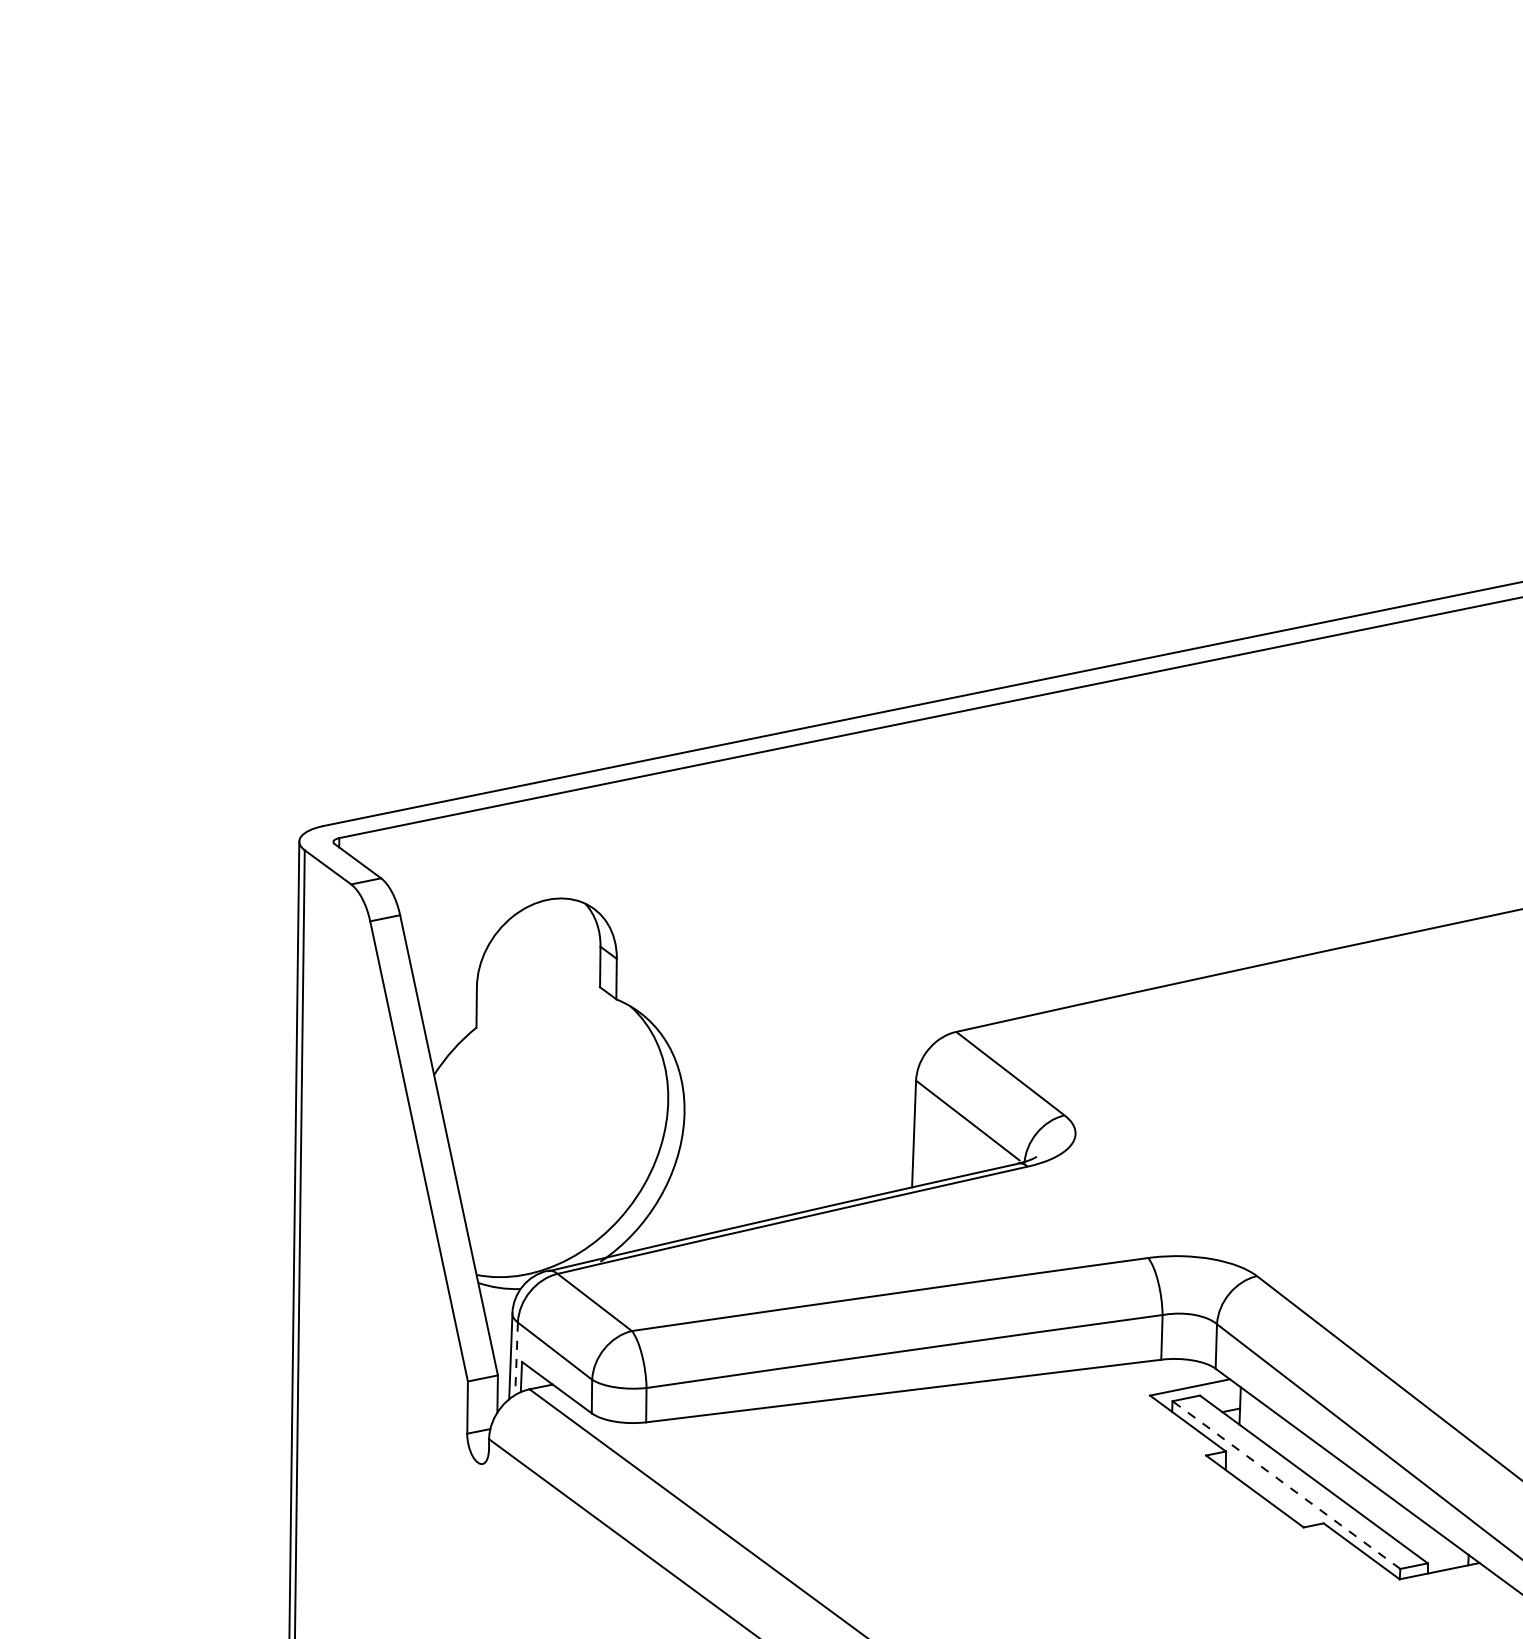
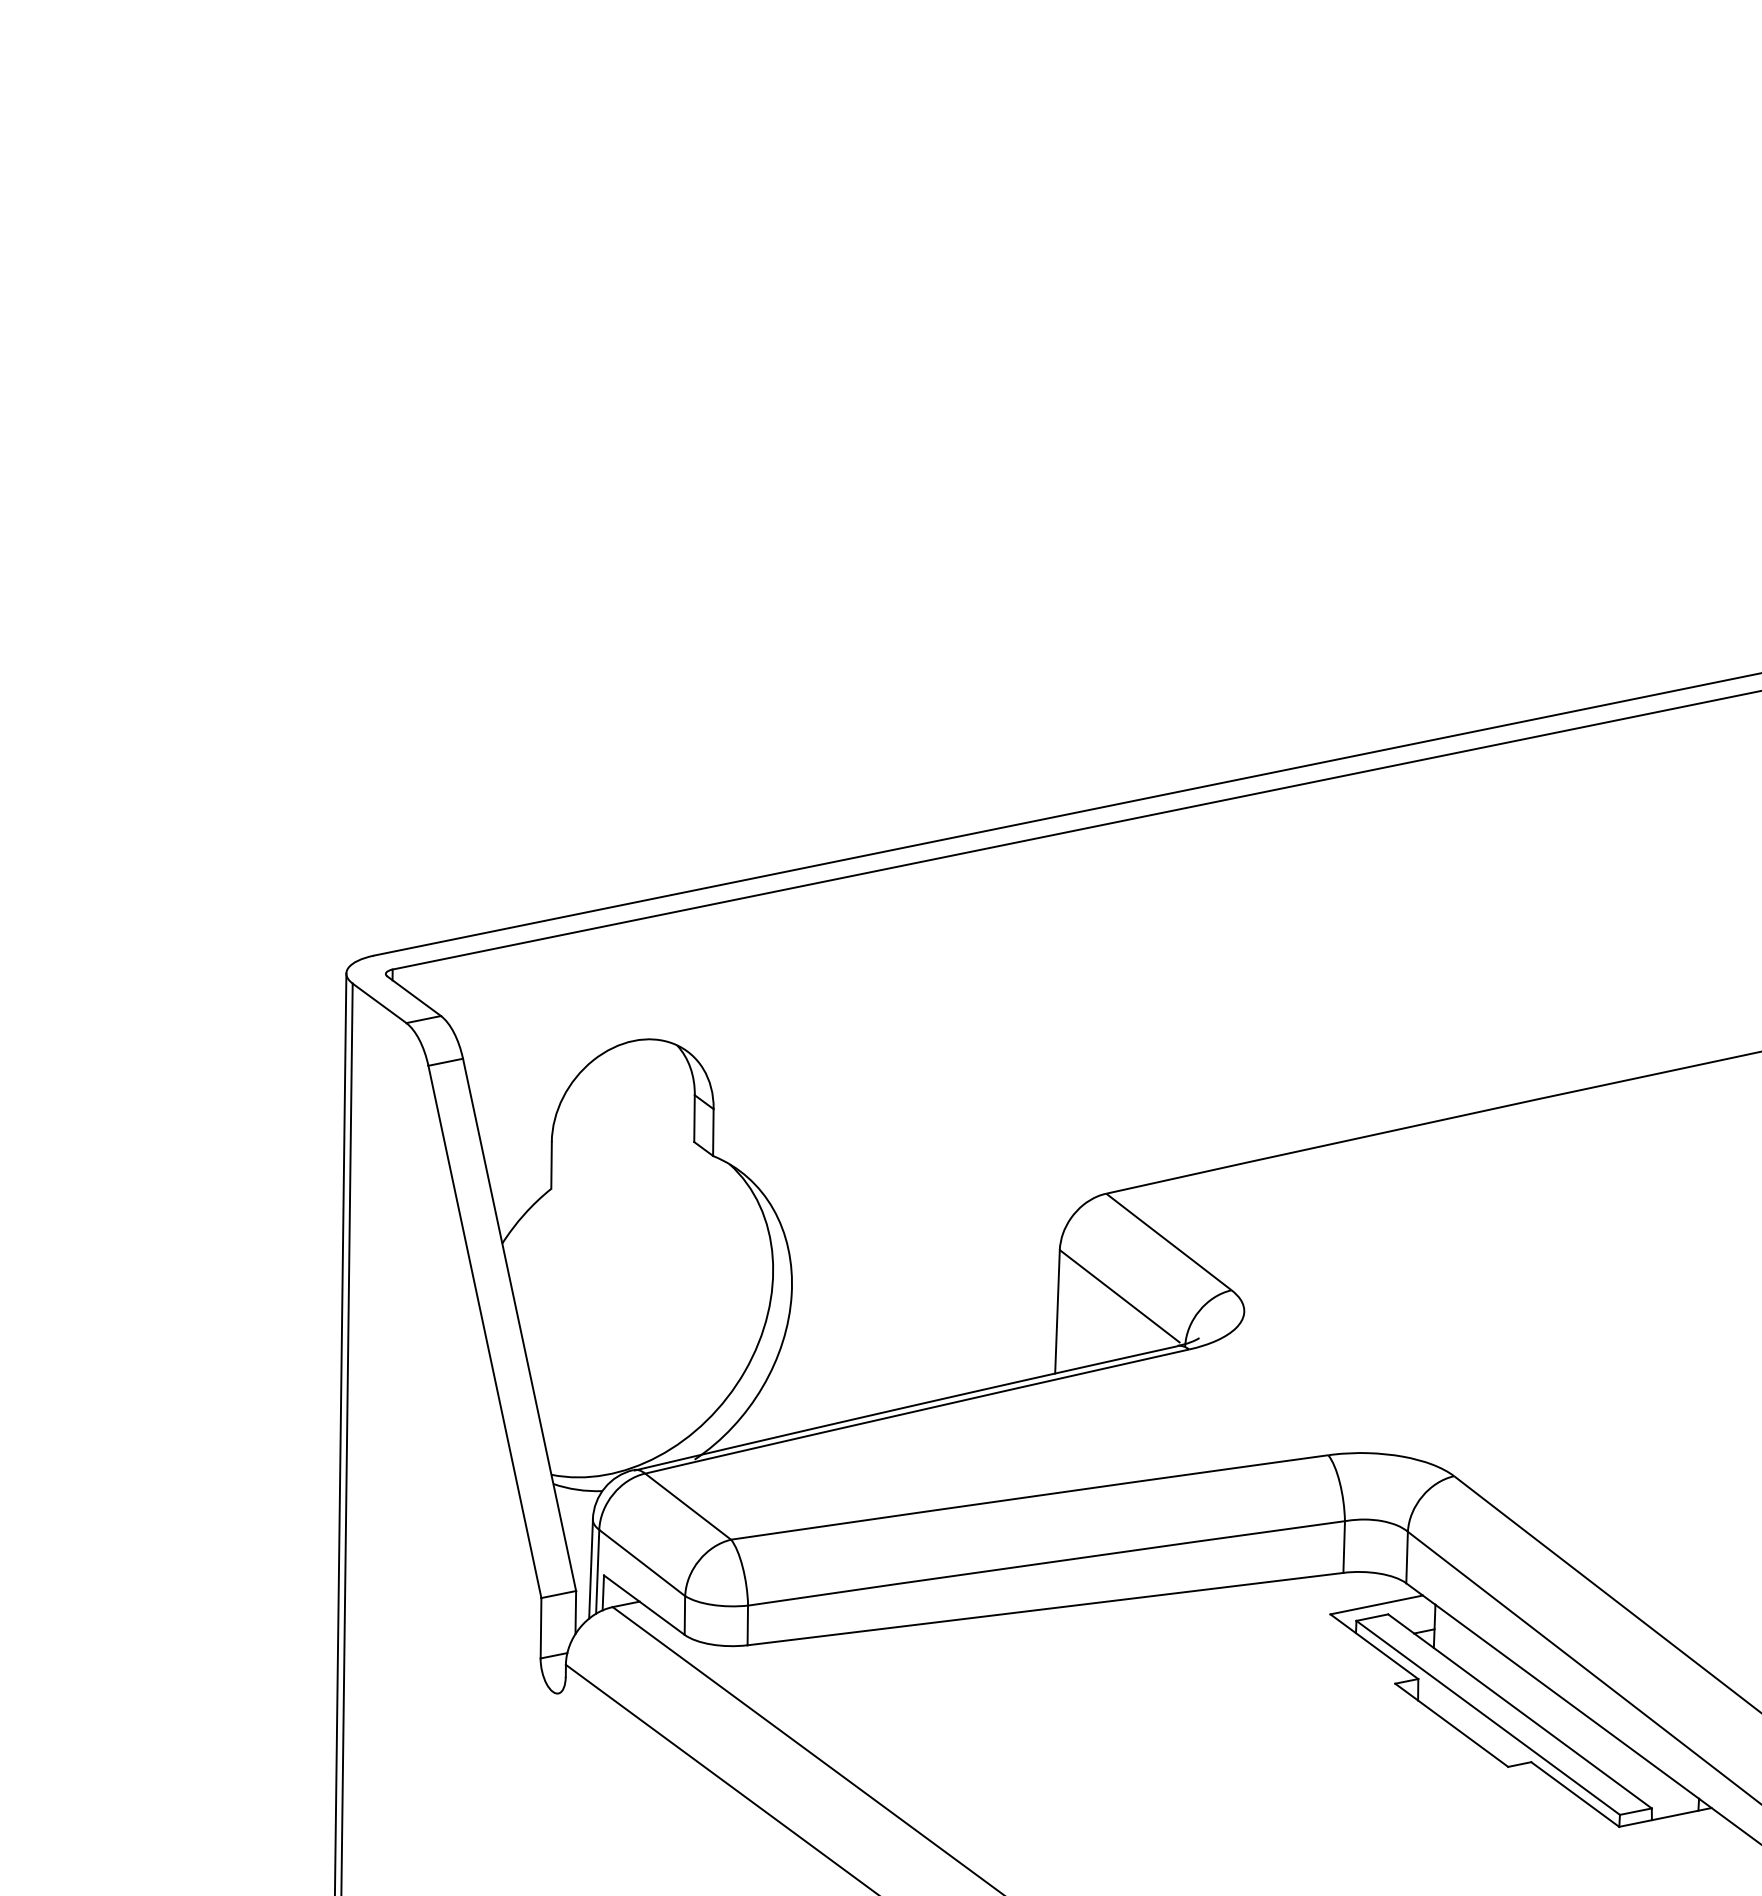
line: (516, 1359) -> (597, 1572), dashed -> solid
line: (1286, 1484) -> (1488, 1717), dashed -> solid

